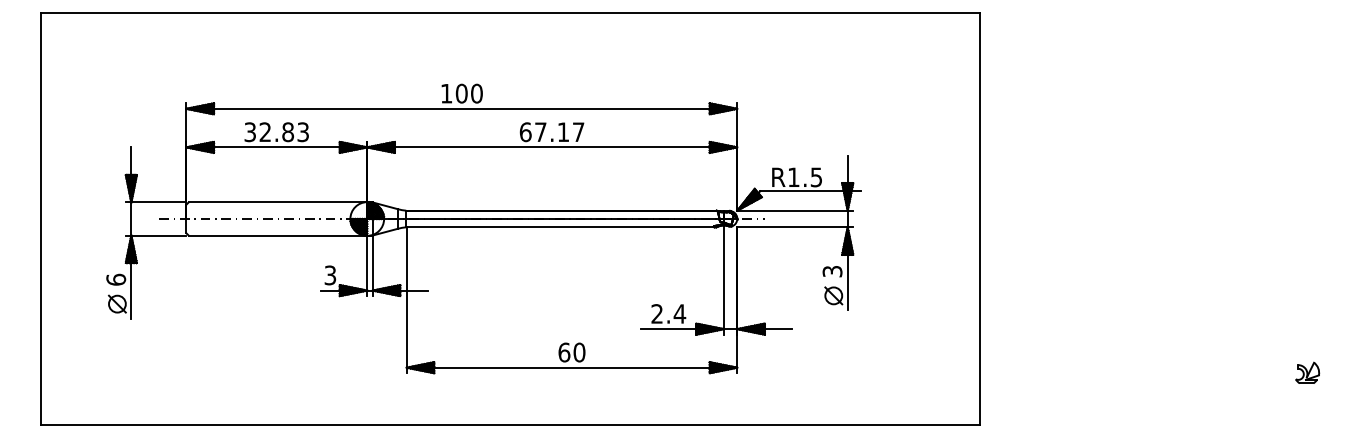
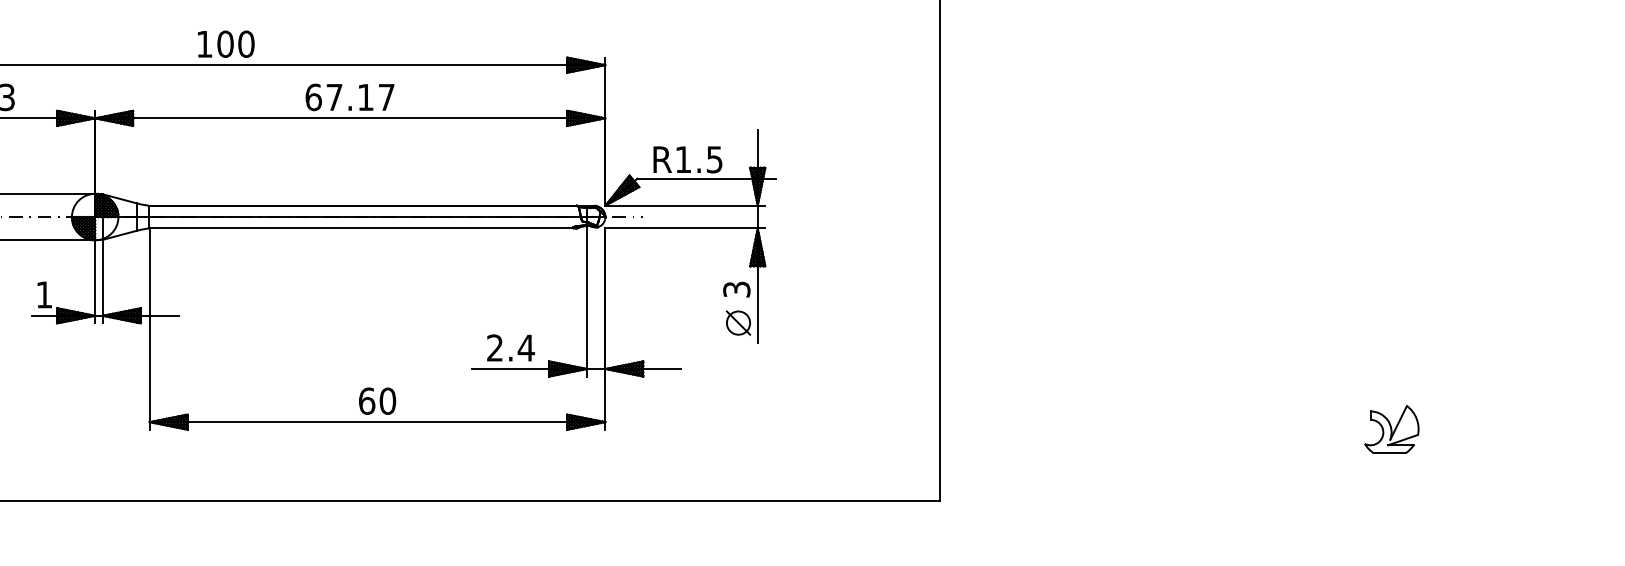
text: (330, 275) -> (44, 294), 3 -> 1
part: (1307, 372) -> (1391, 428), size x1.67

